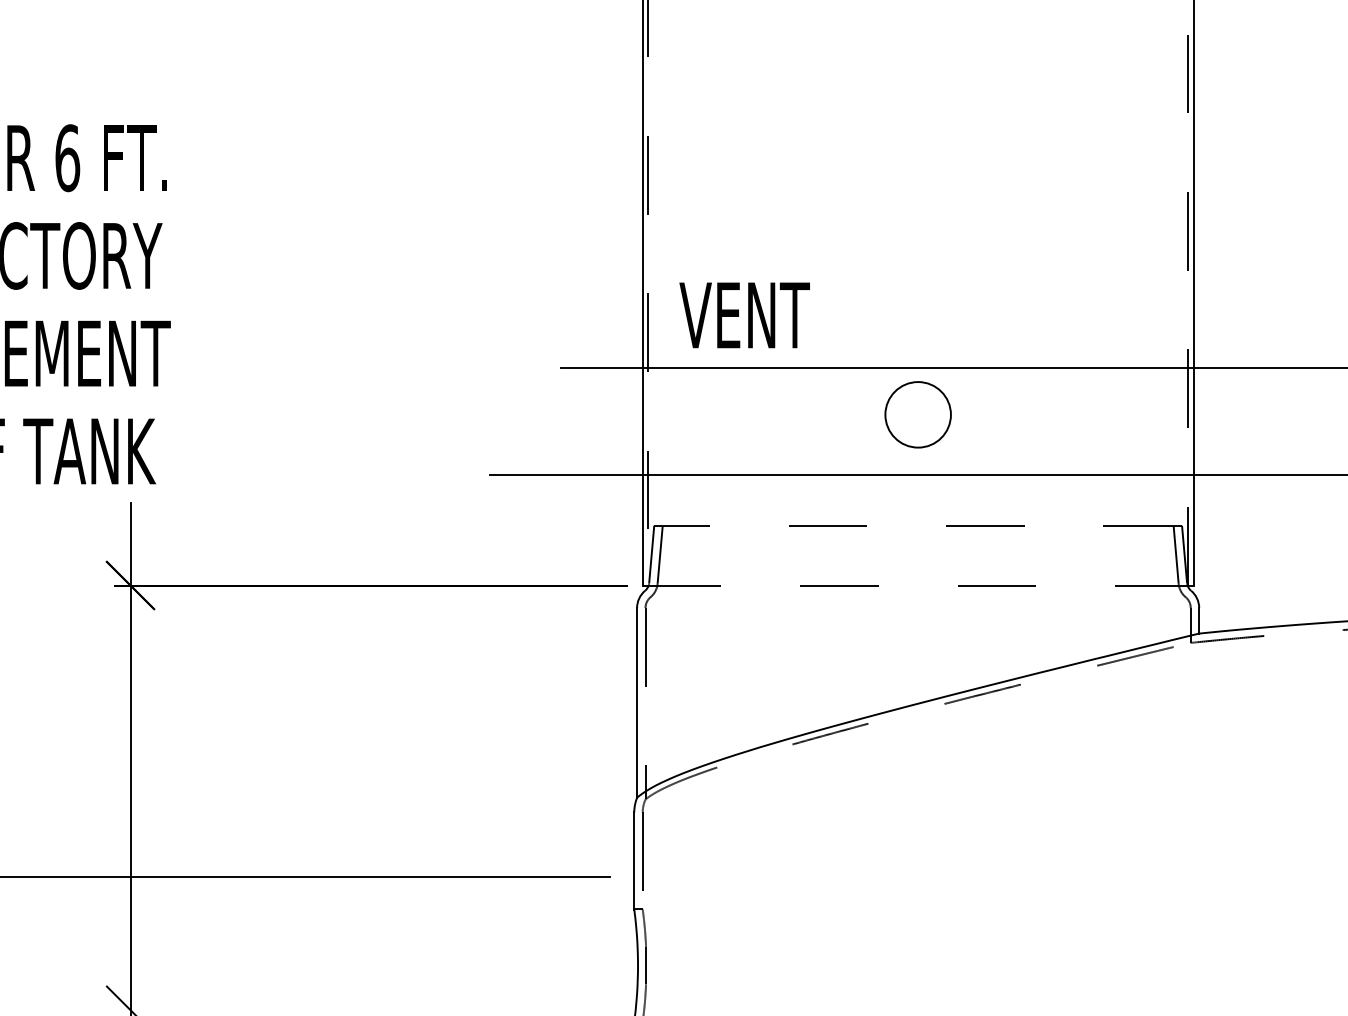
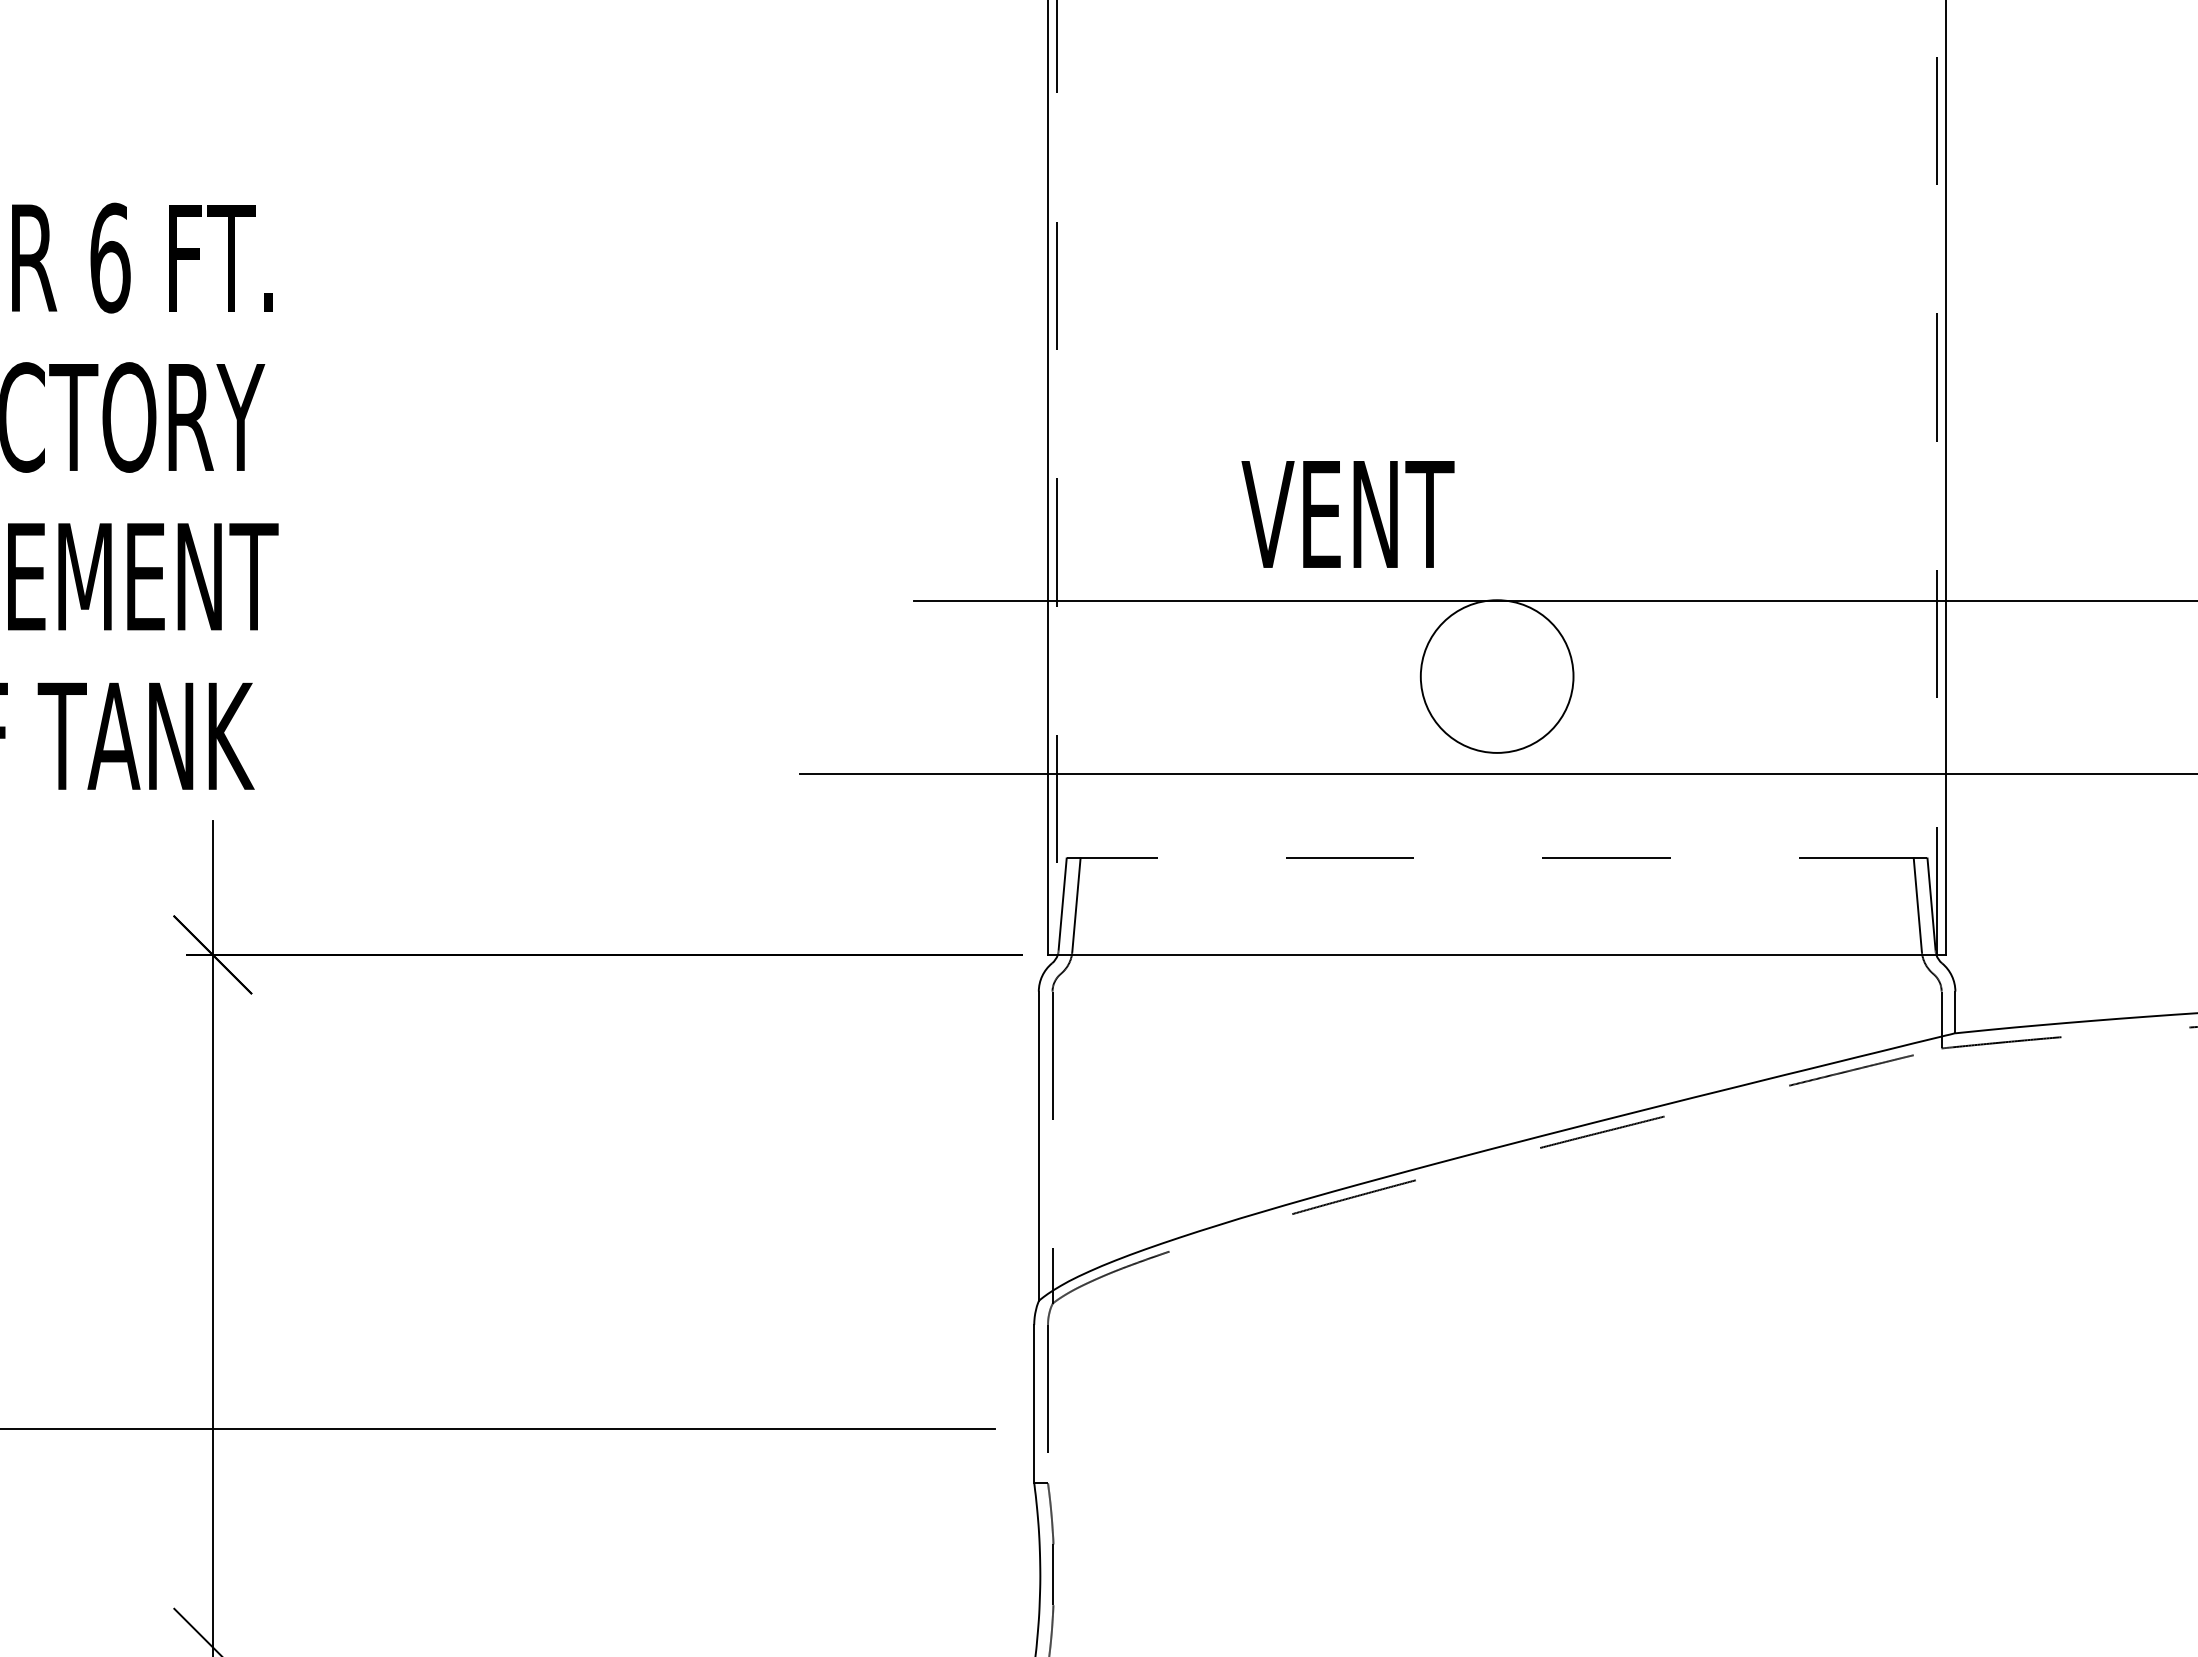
text: (744, 315) -> (1347, 514), moved
circle: (918, 414) -> (1497, 676), size x1.43
line: (918, 585) -> (1497, 954), dashed -> solid

